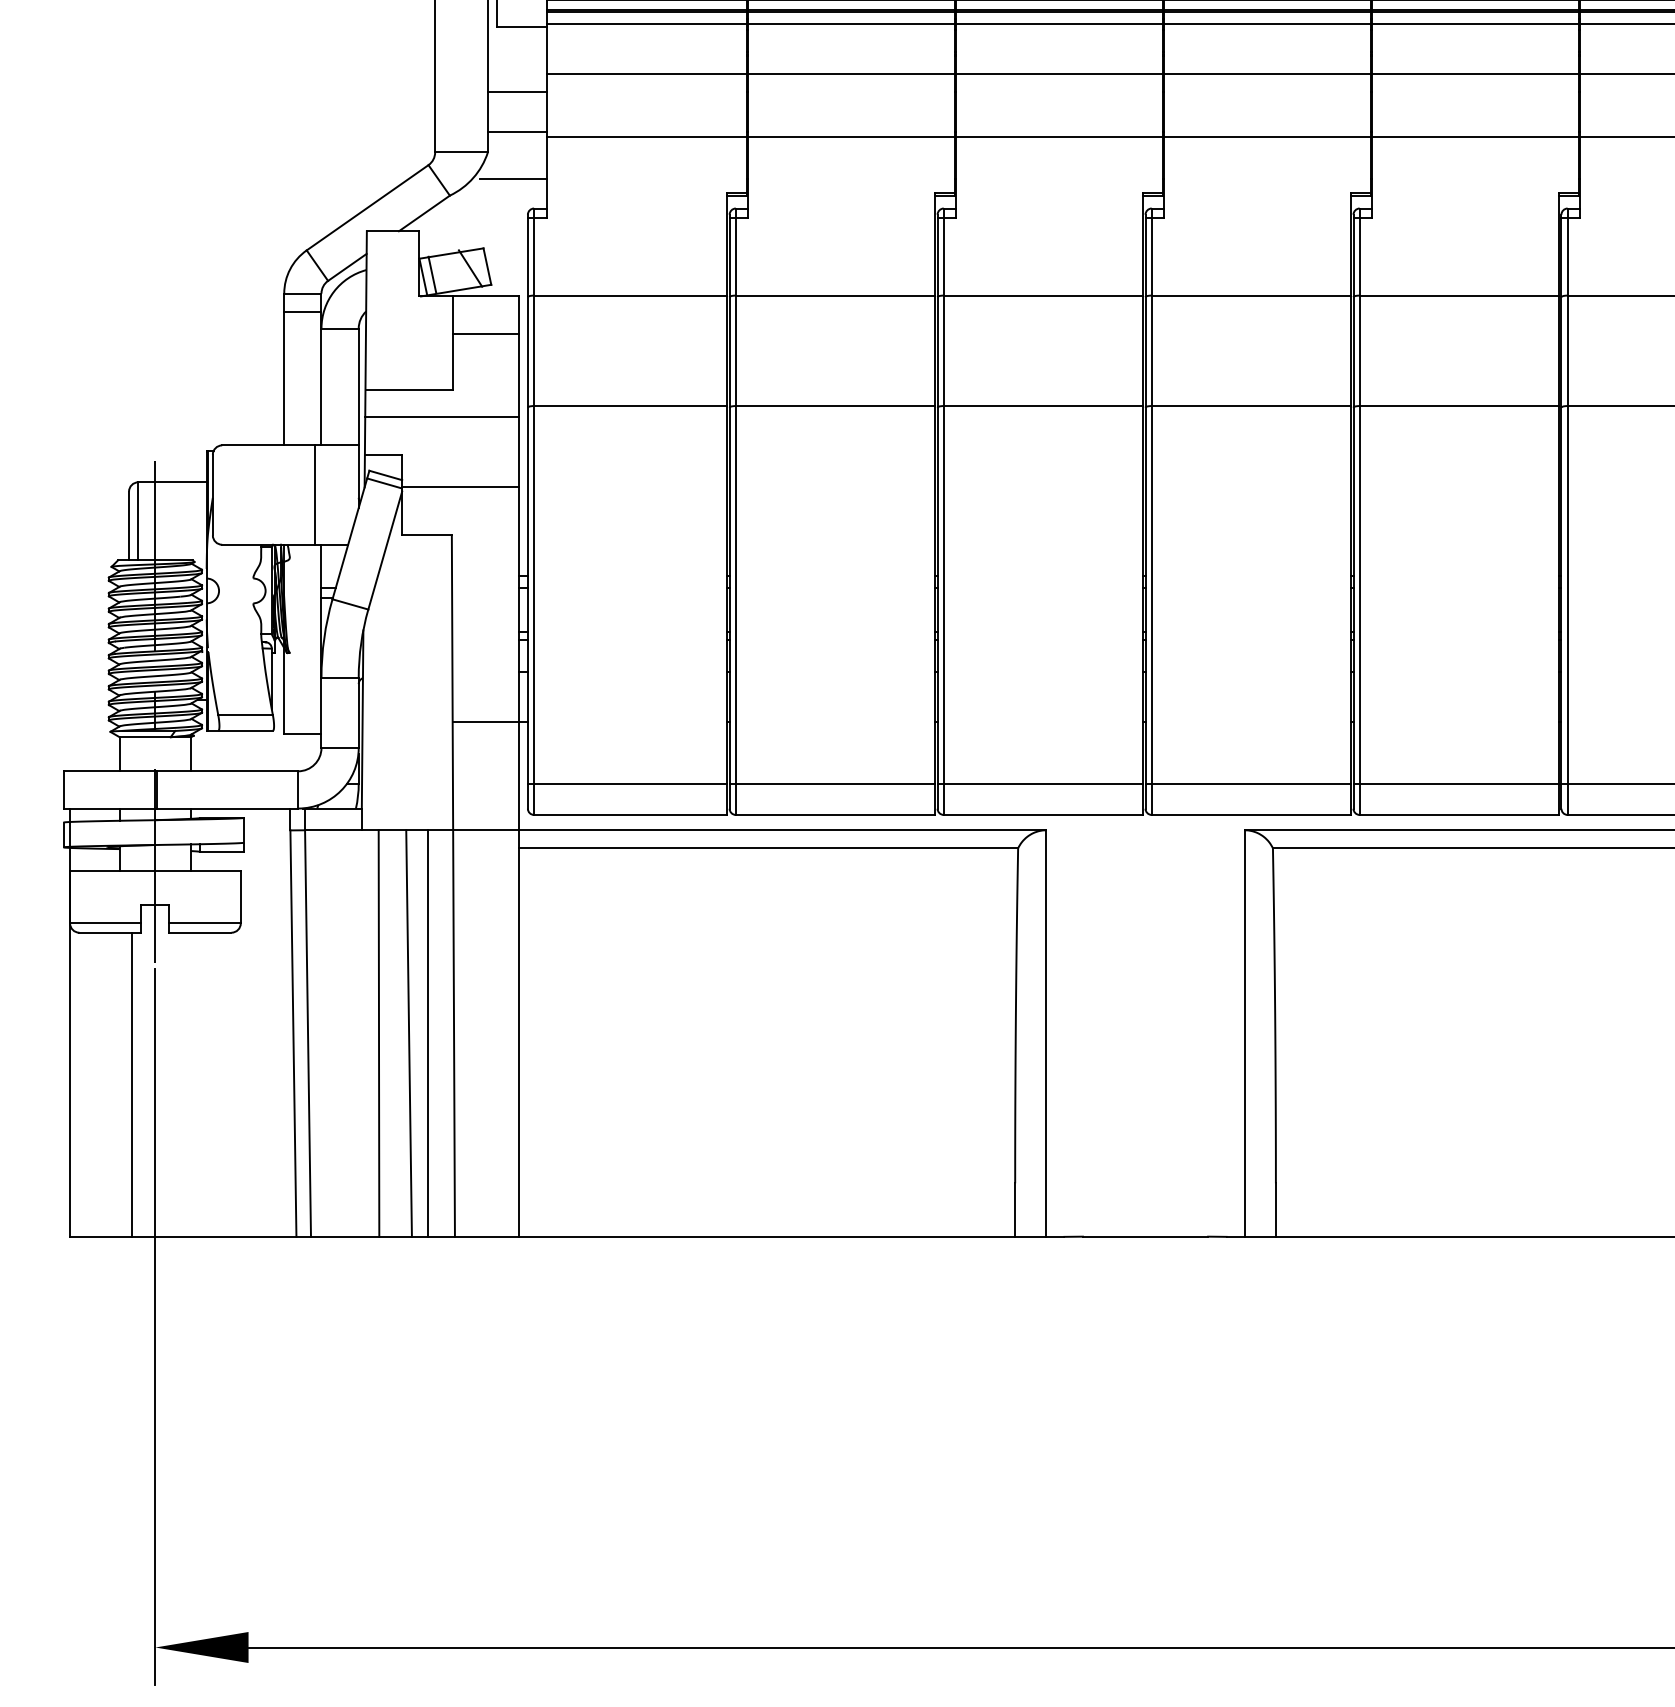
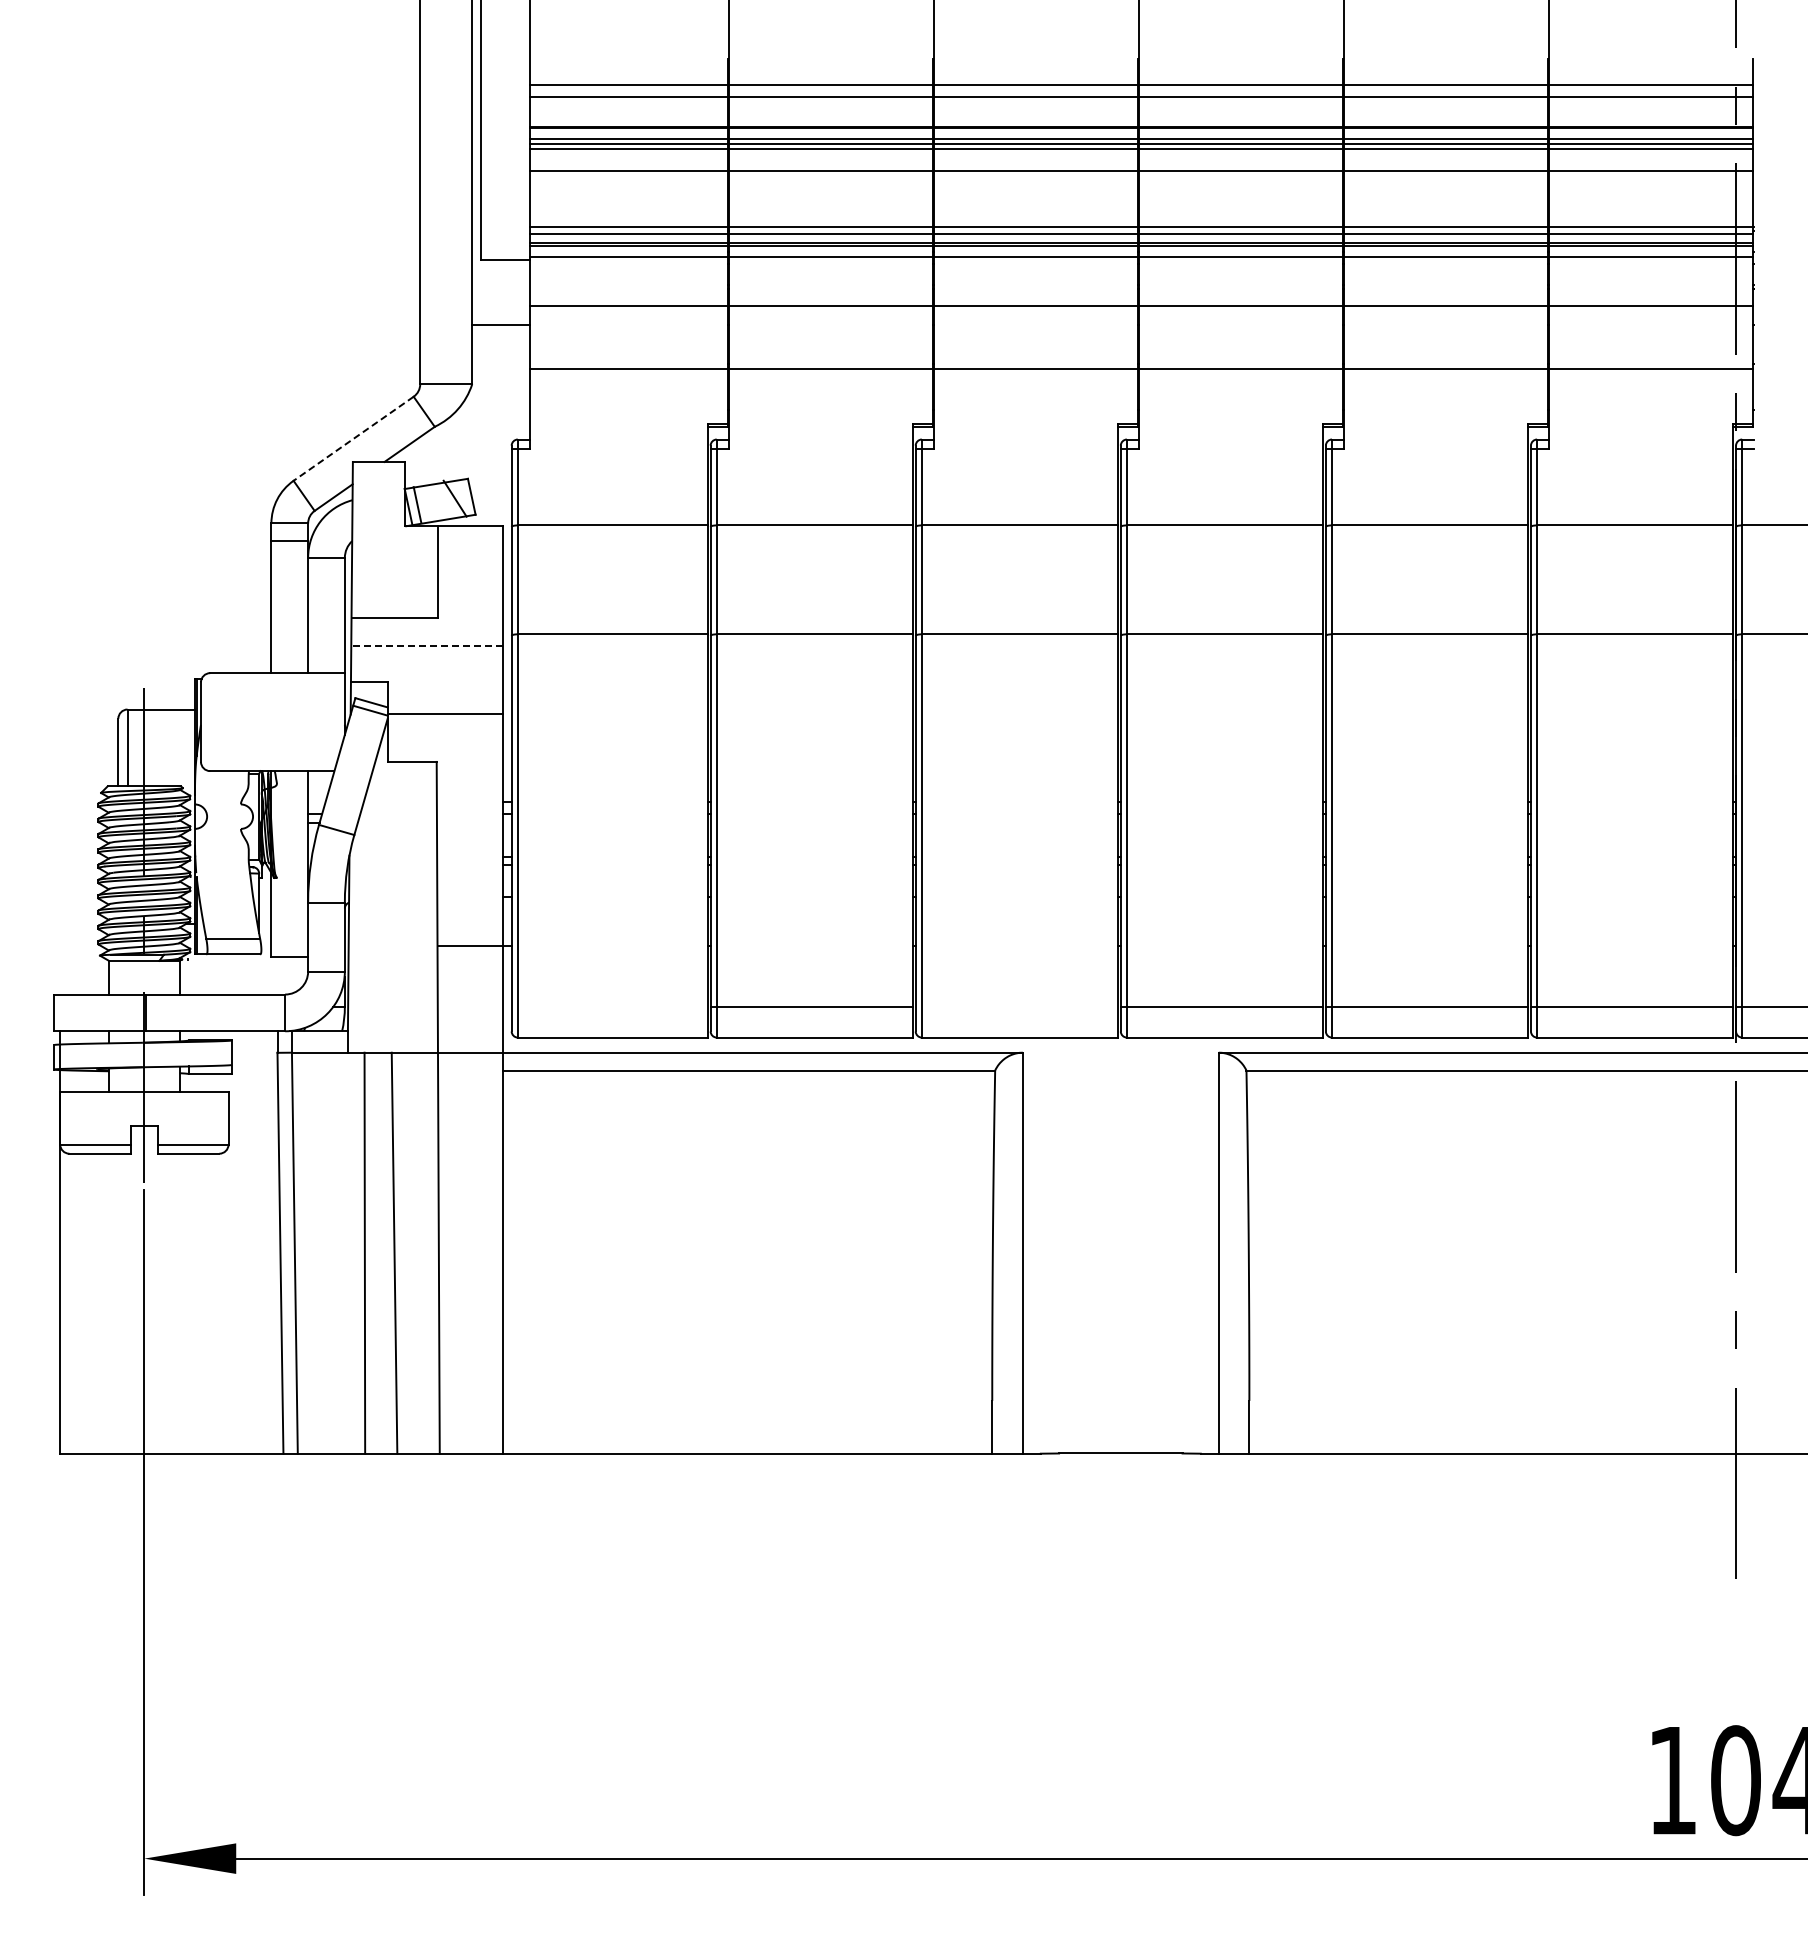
line: (517, 132) -> (501, 364), removed
line: (513, 179) -> (497, 410), removed
line: (367, 208) -> (353, 439), solid -> dashed
line: (486, 333) -> (470, 562), removed
line: (441, 417) -> (426, 645), solid -> dashed
line: (315, 495) -> (302, 722), removed
line: (627, 783) -> (609, 1006), removed
line: (1039, 783) -> (1016, 1006), removed
line: (428, 1032) -> (413, 1252), removed
line: (132, 1084) -> (121, 1303), removed

